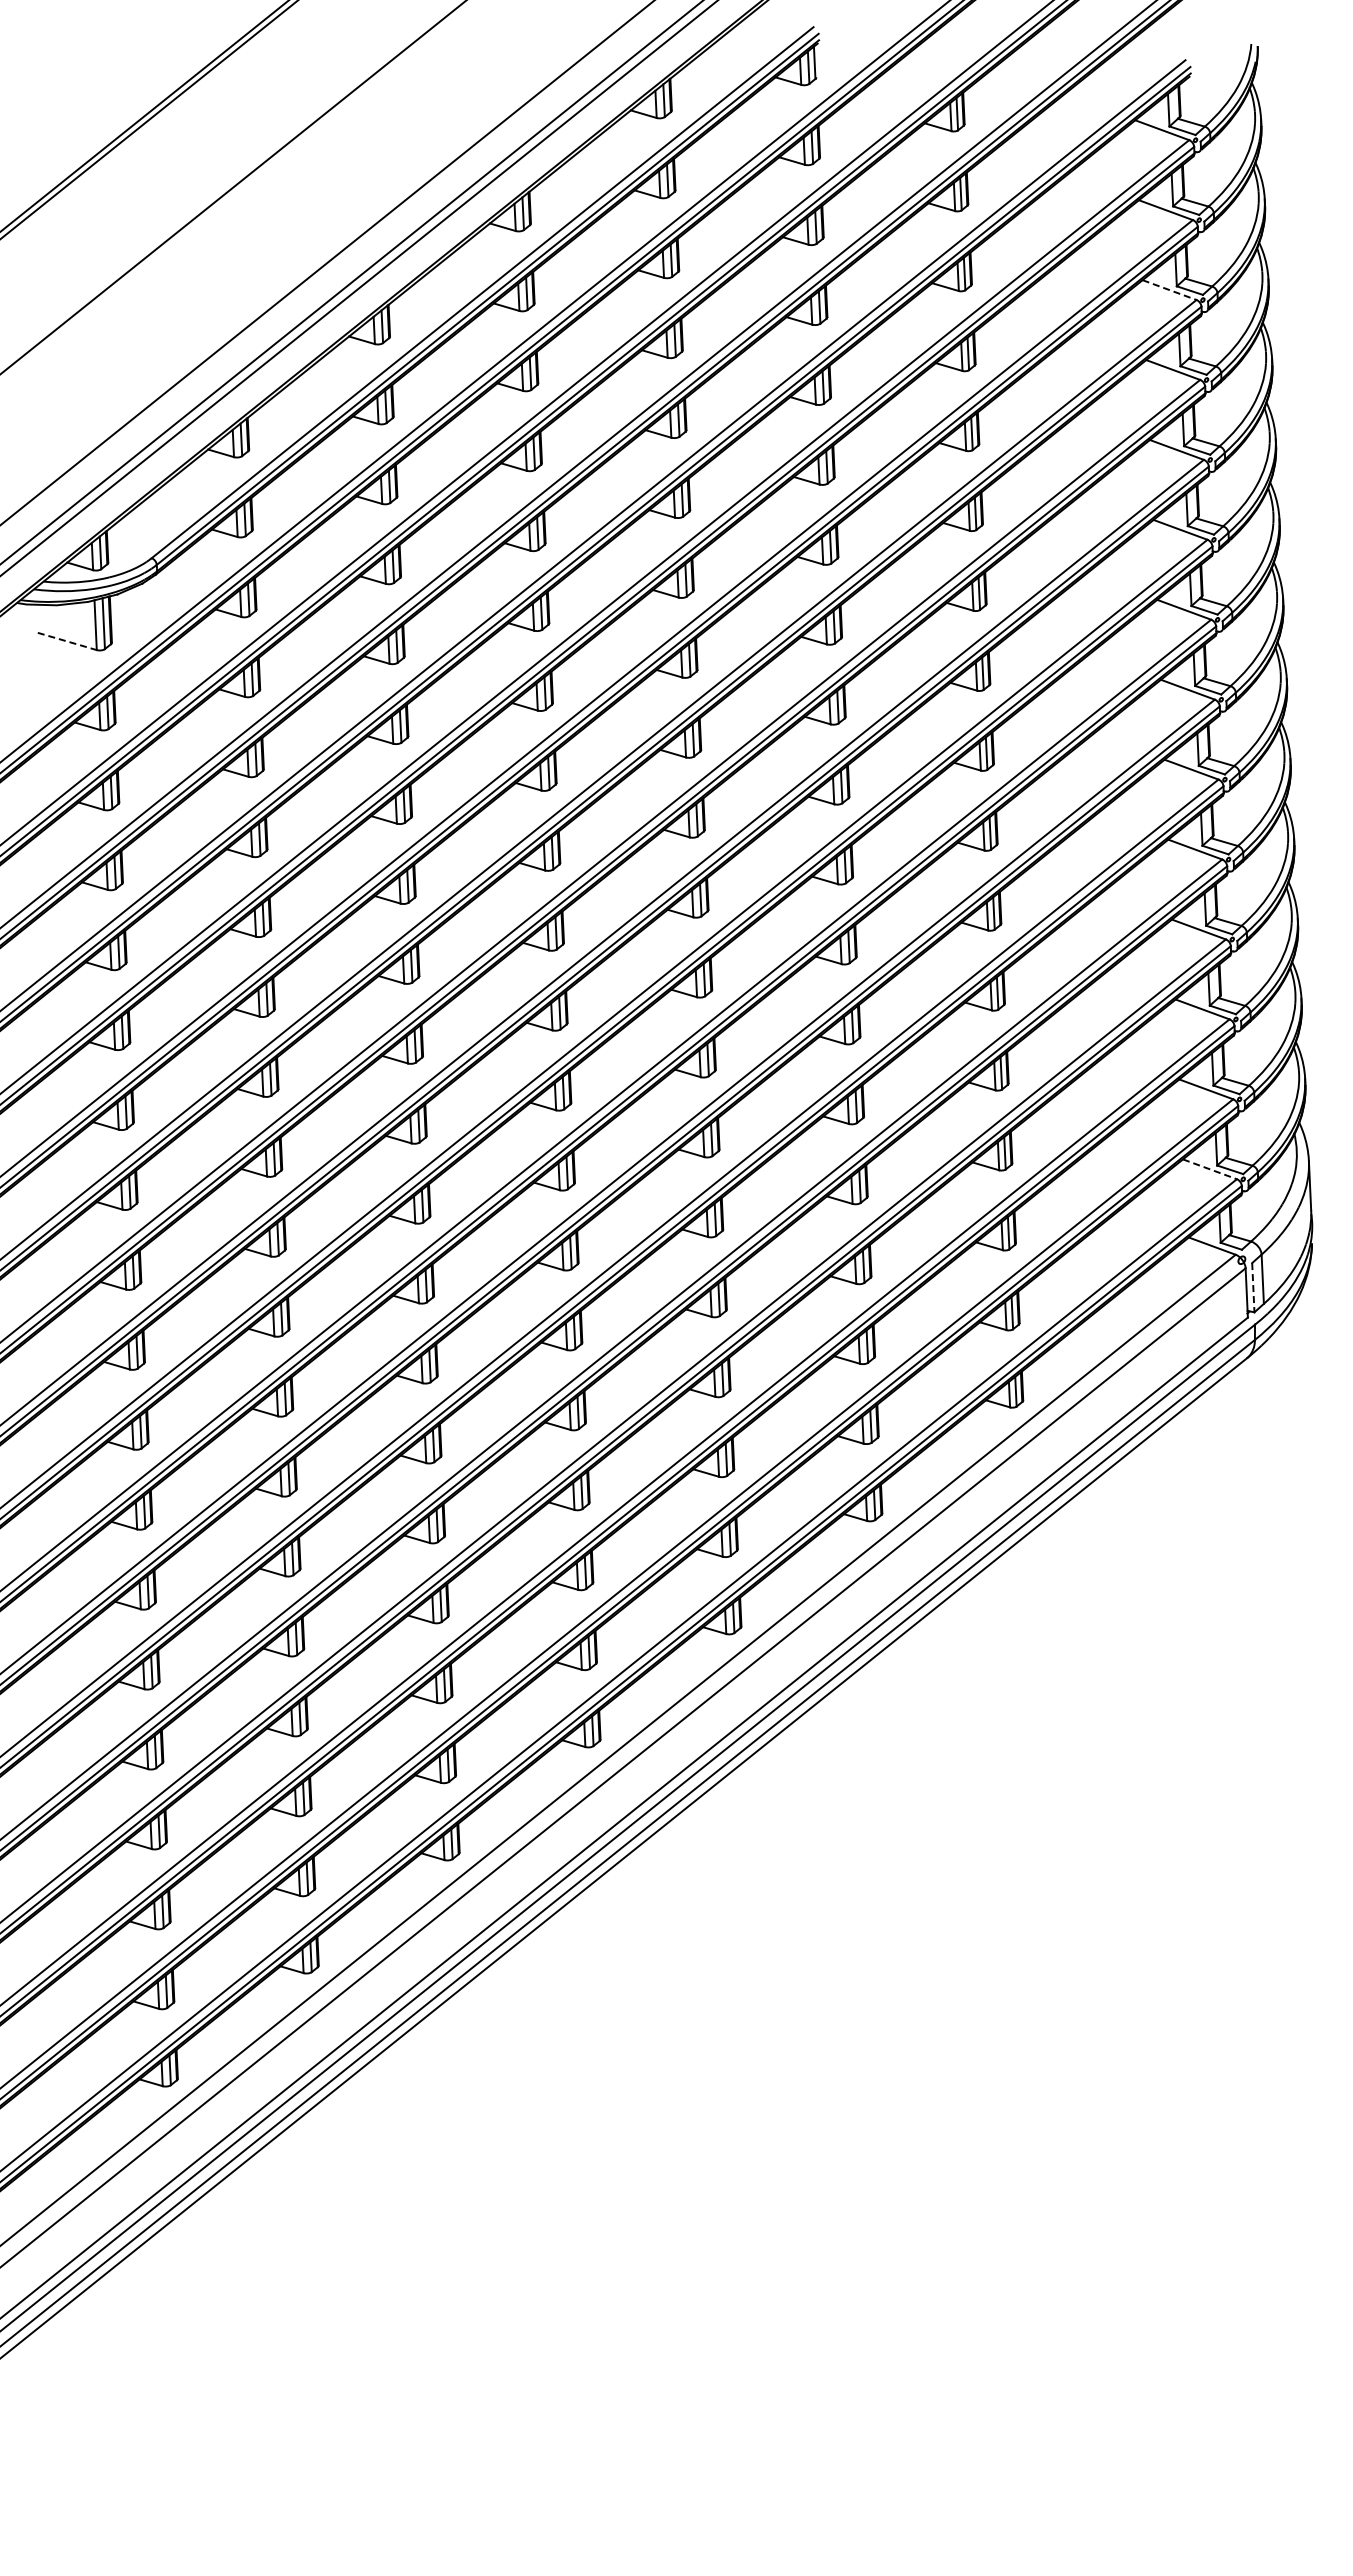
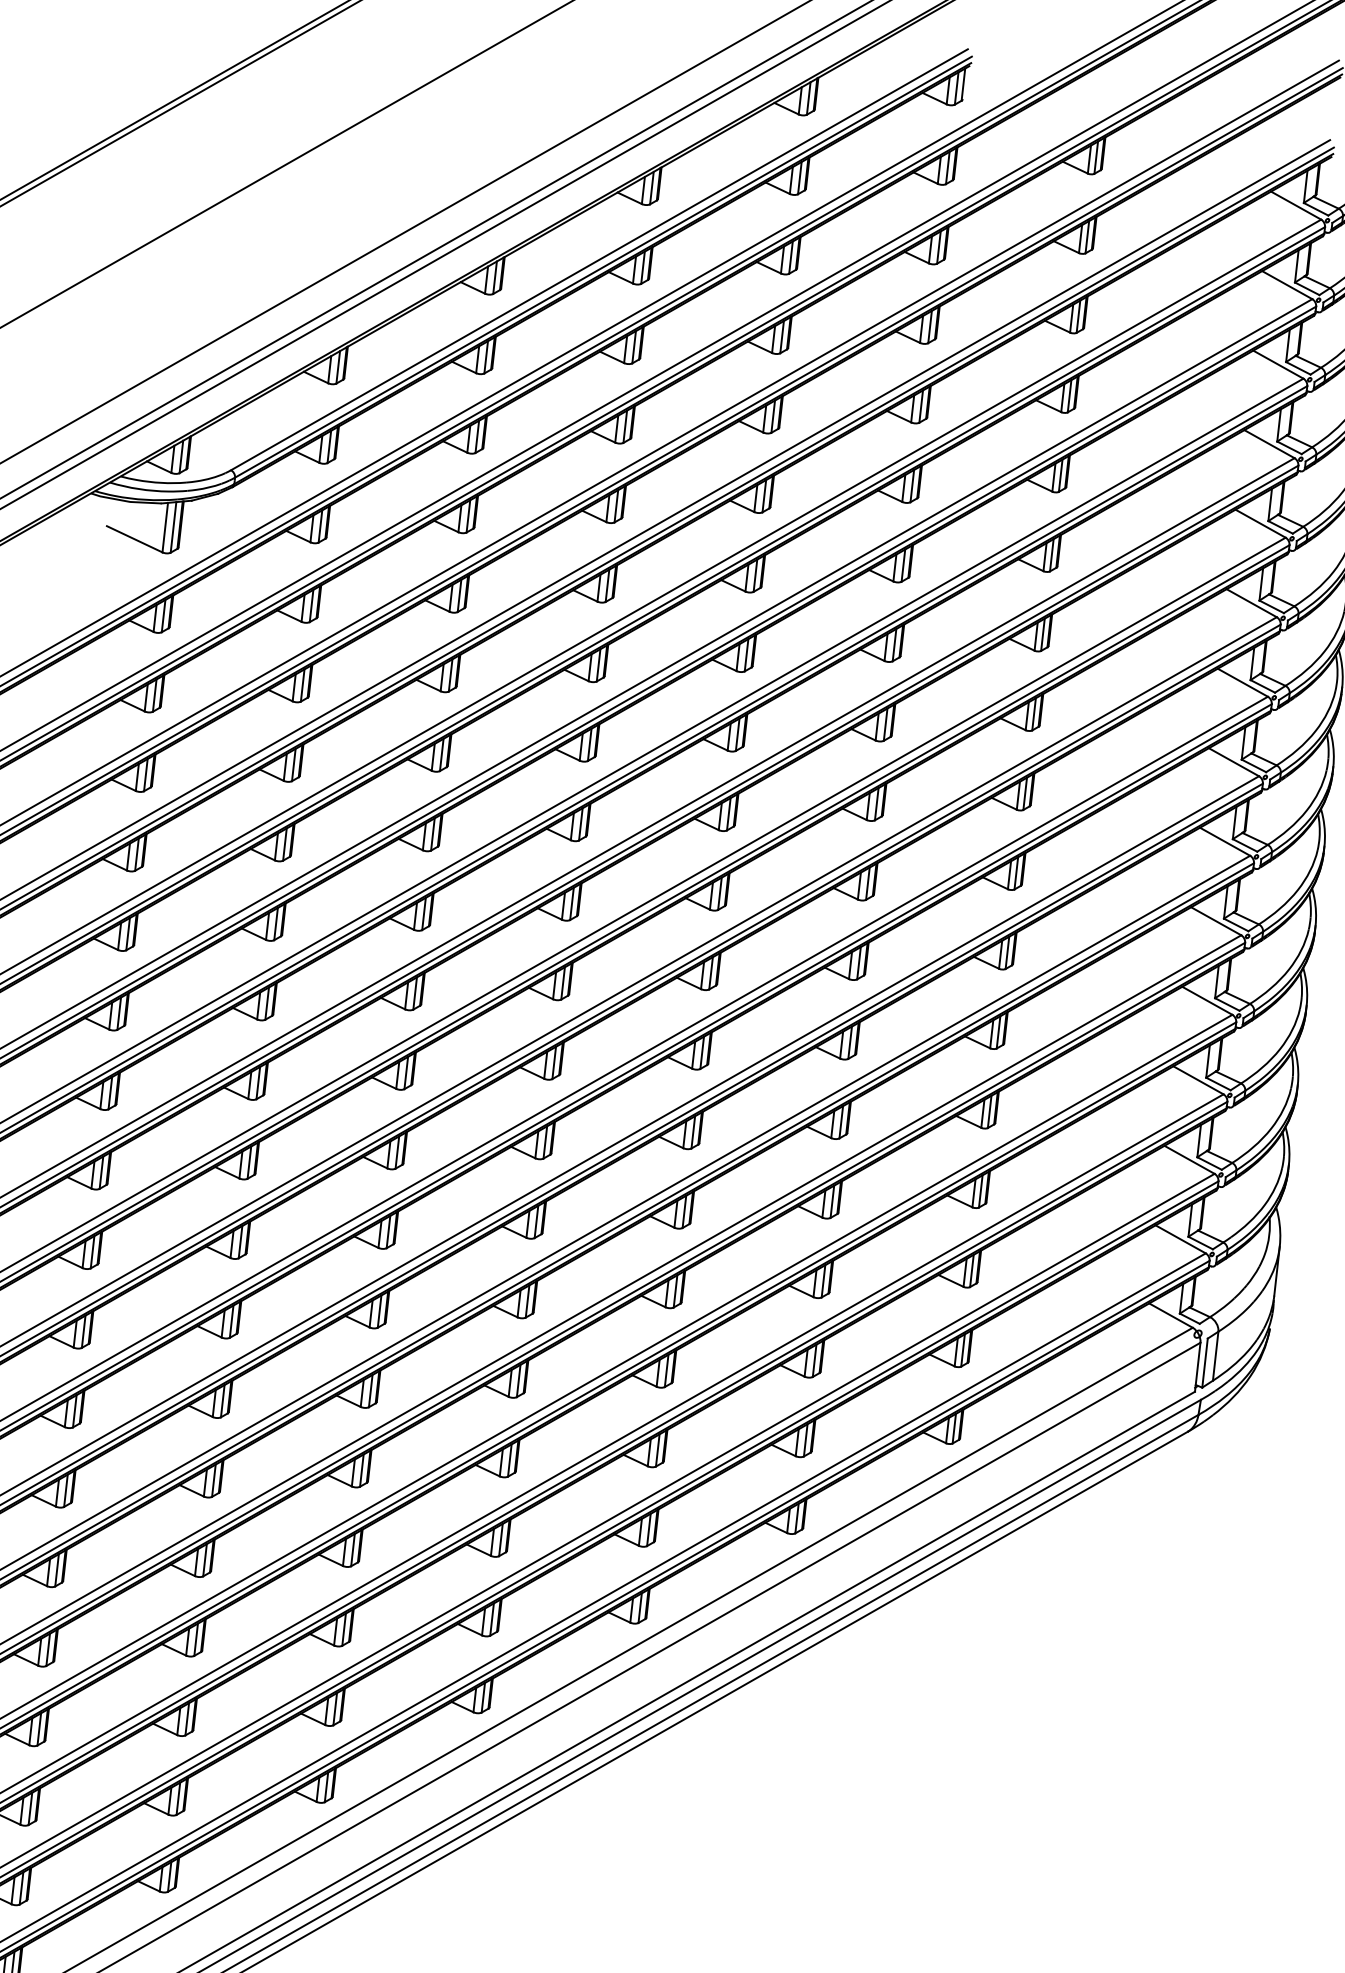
line: (1169, 290) -> (1278, 365), dashed -> solid
line: (67, 641) -> (134, 539), dashed -> solid
line: (1209, 1169) -> (1180, 1239), dashed -> solid
line: (1253, 1287) -> (1205, 1362), dashed -> solid

